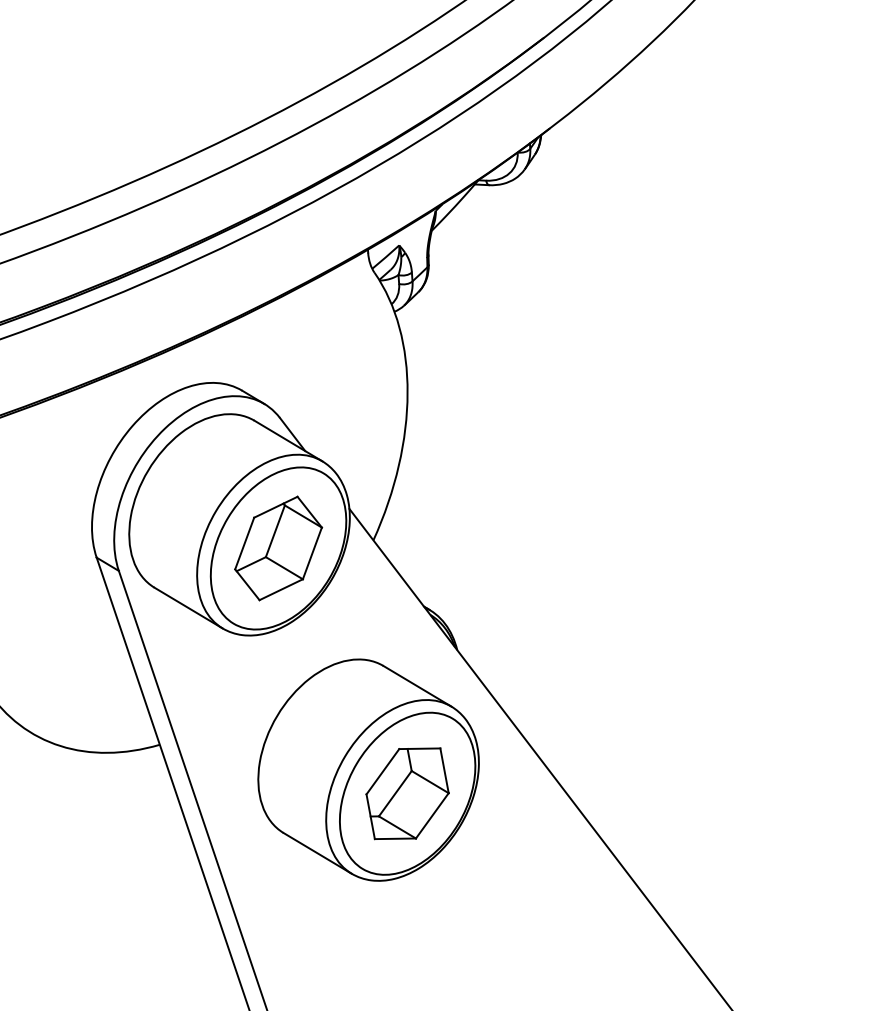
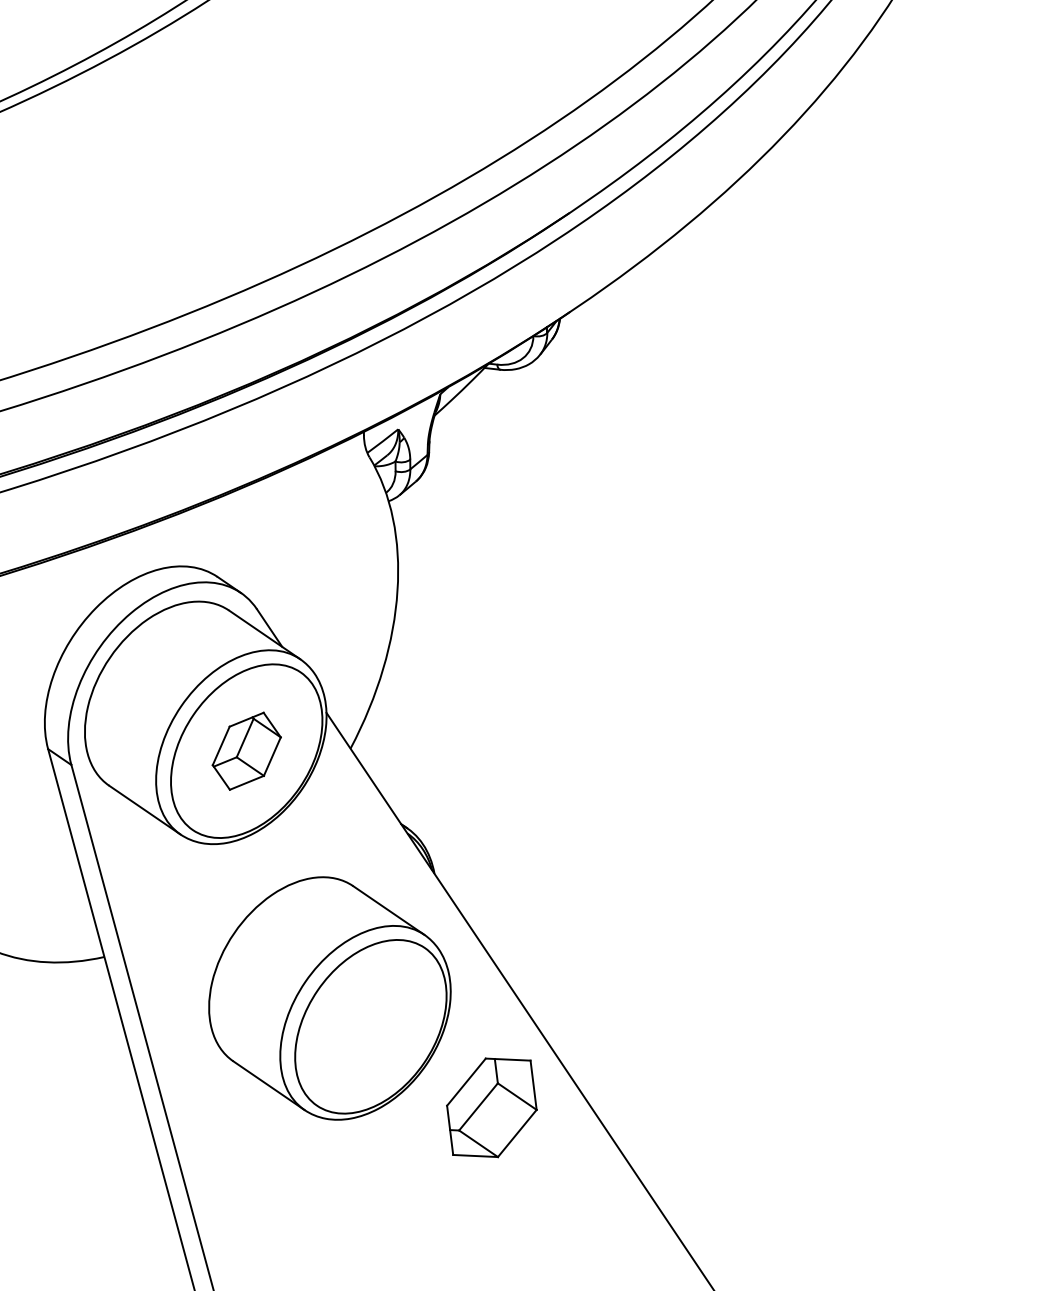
part: (278, 548) -> (246, 751), size x0.7
part: (407, 793) -> (491, 1107), moved

